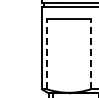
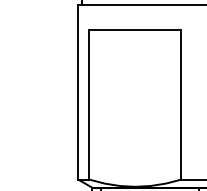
line: (47, 53) -> (89, 103), dashed -> solid
line: (90, 53) -> (180, 103), dashed -> solid

